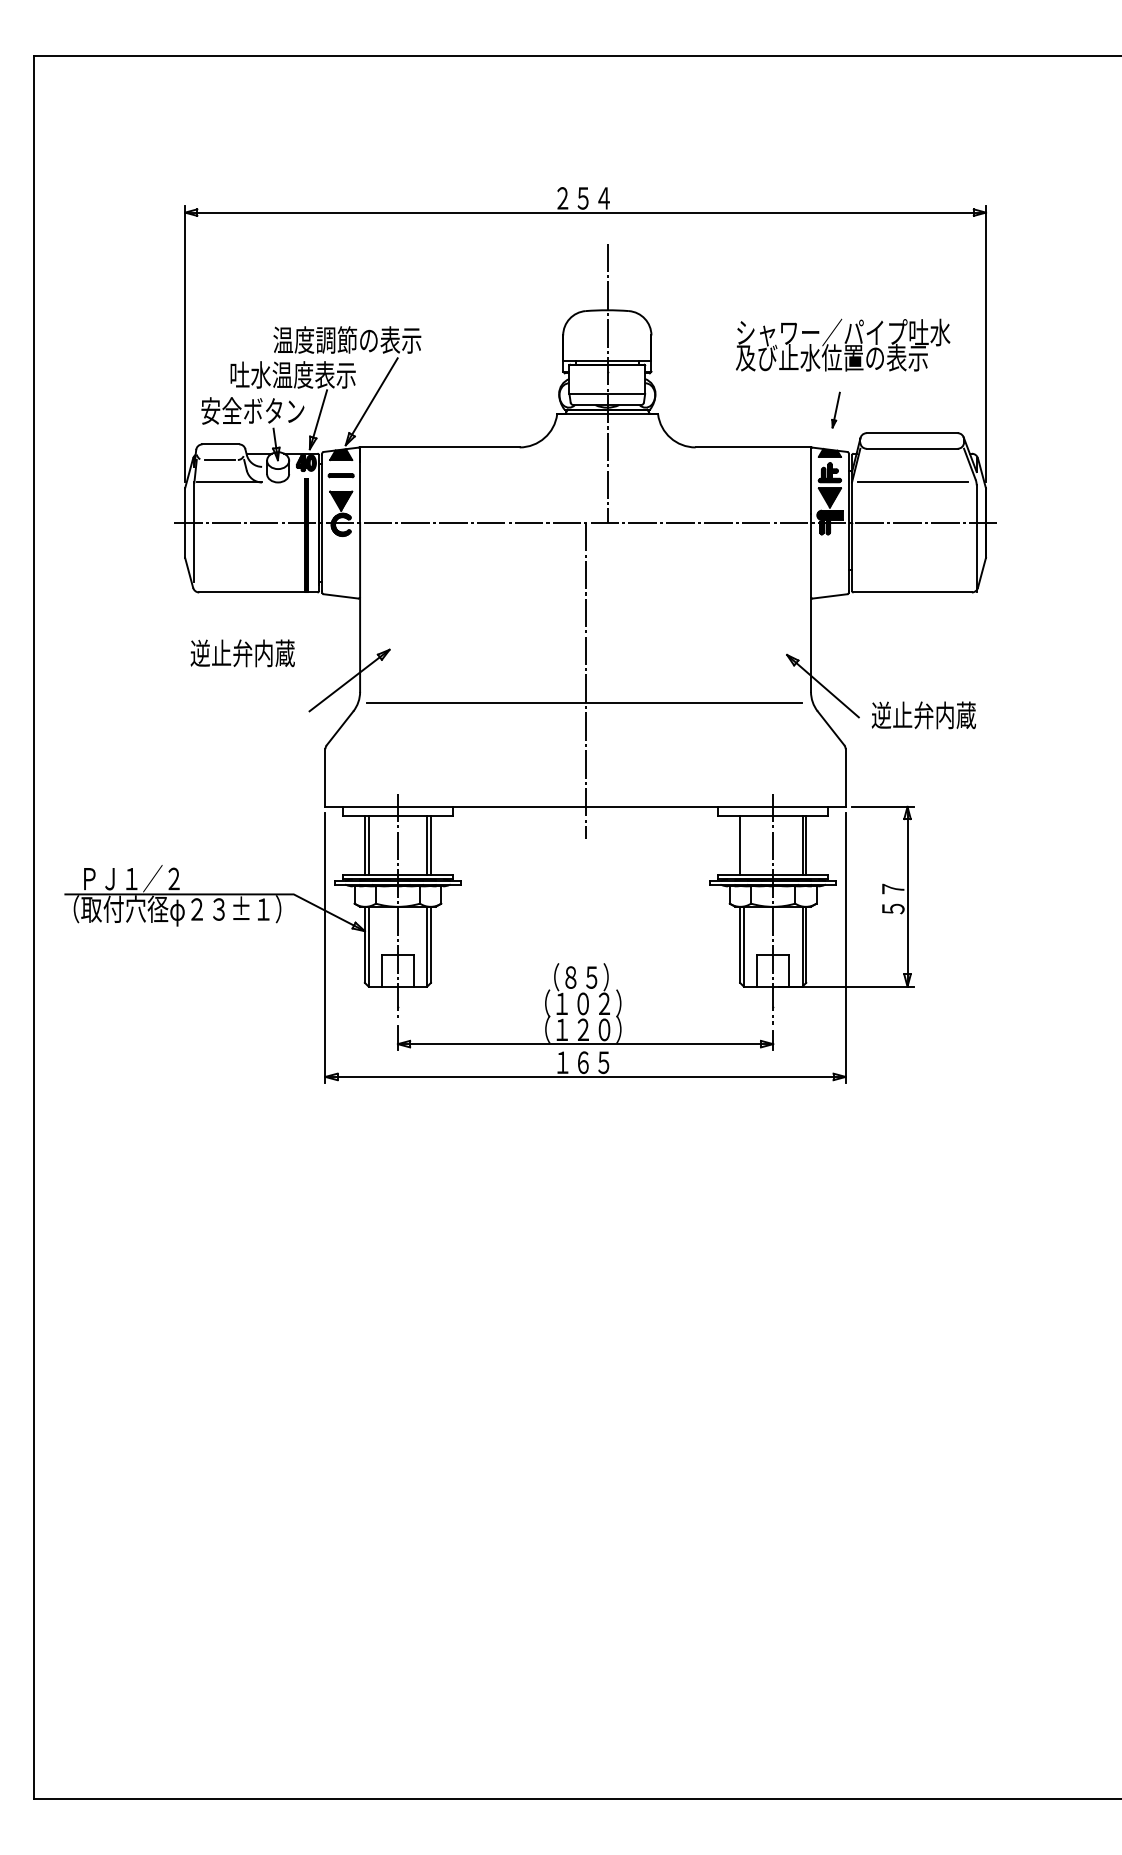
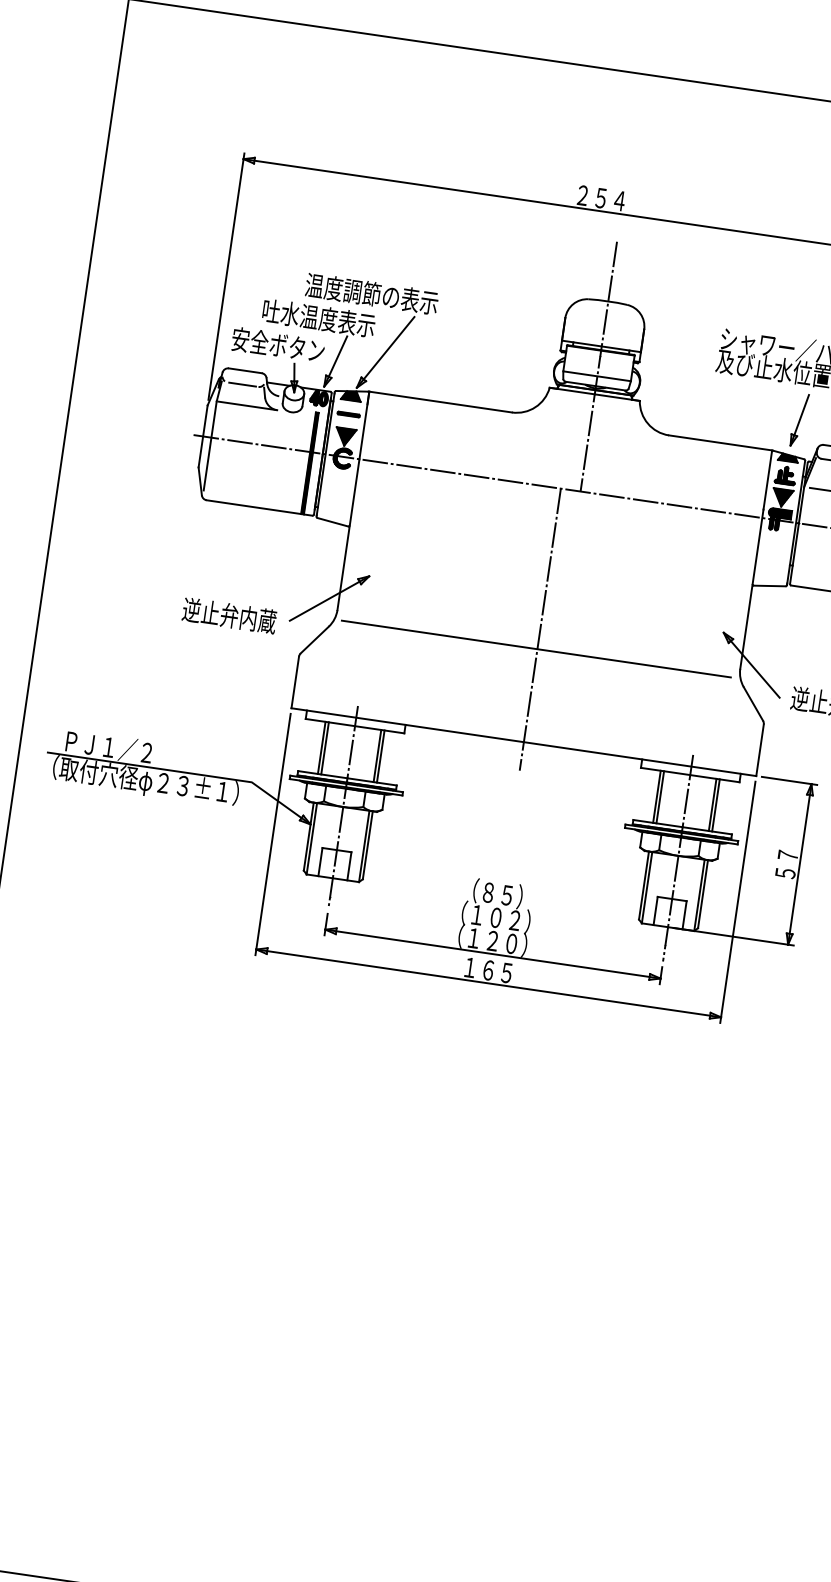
part: (835, 409) -> (798, 419), size x1.67
text: (242, 653) -> (229, 615), moved
line: (743, 845) -> (659, 797), added

